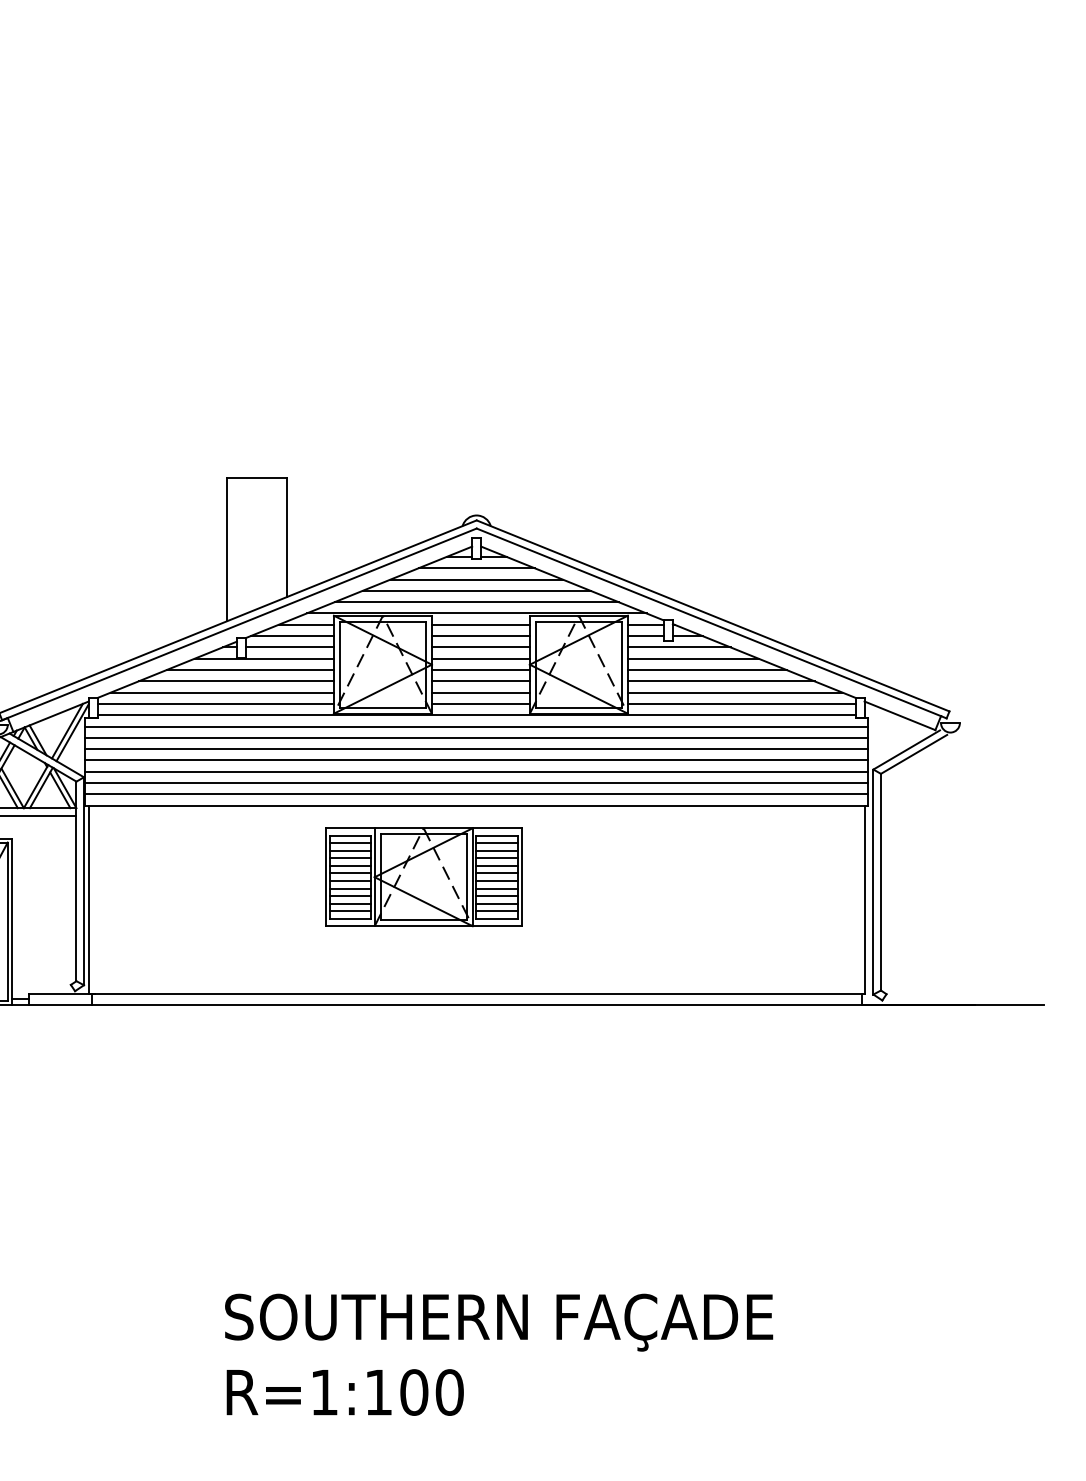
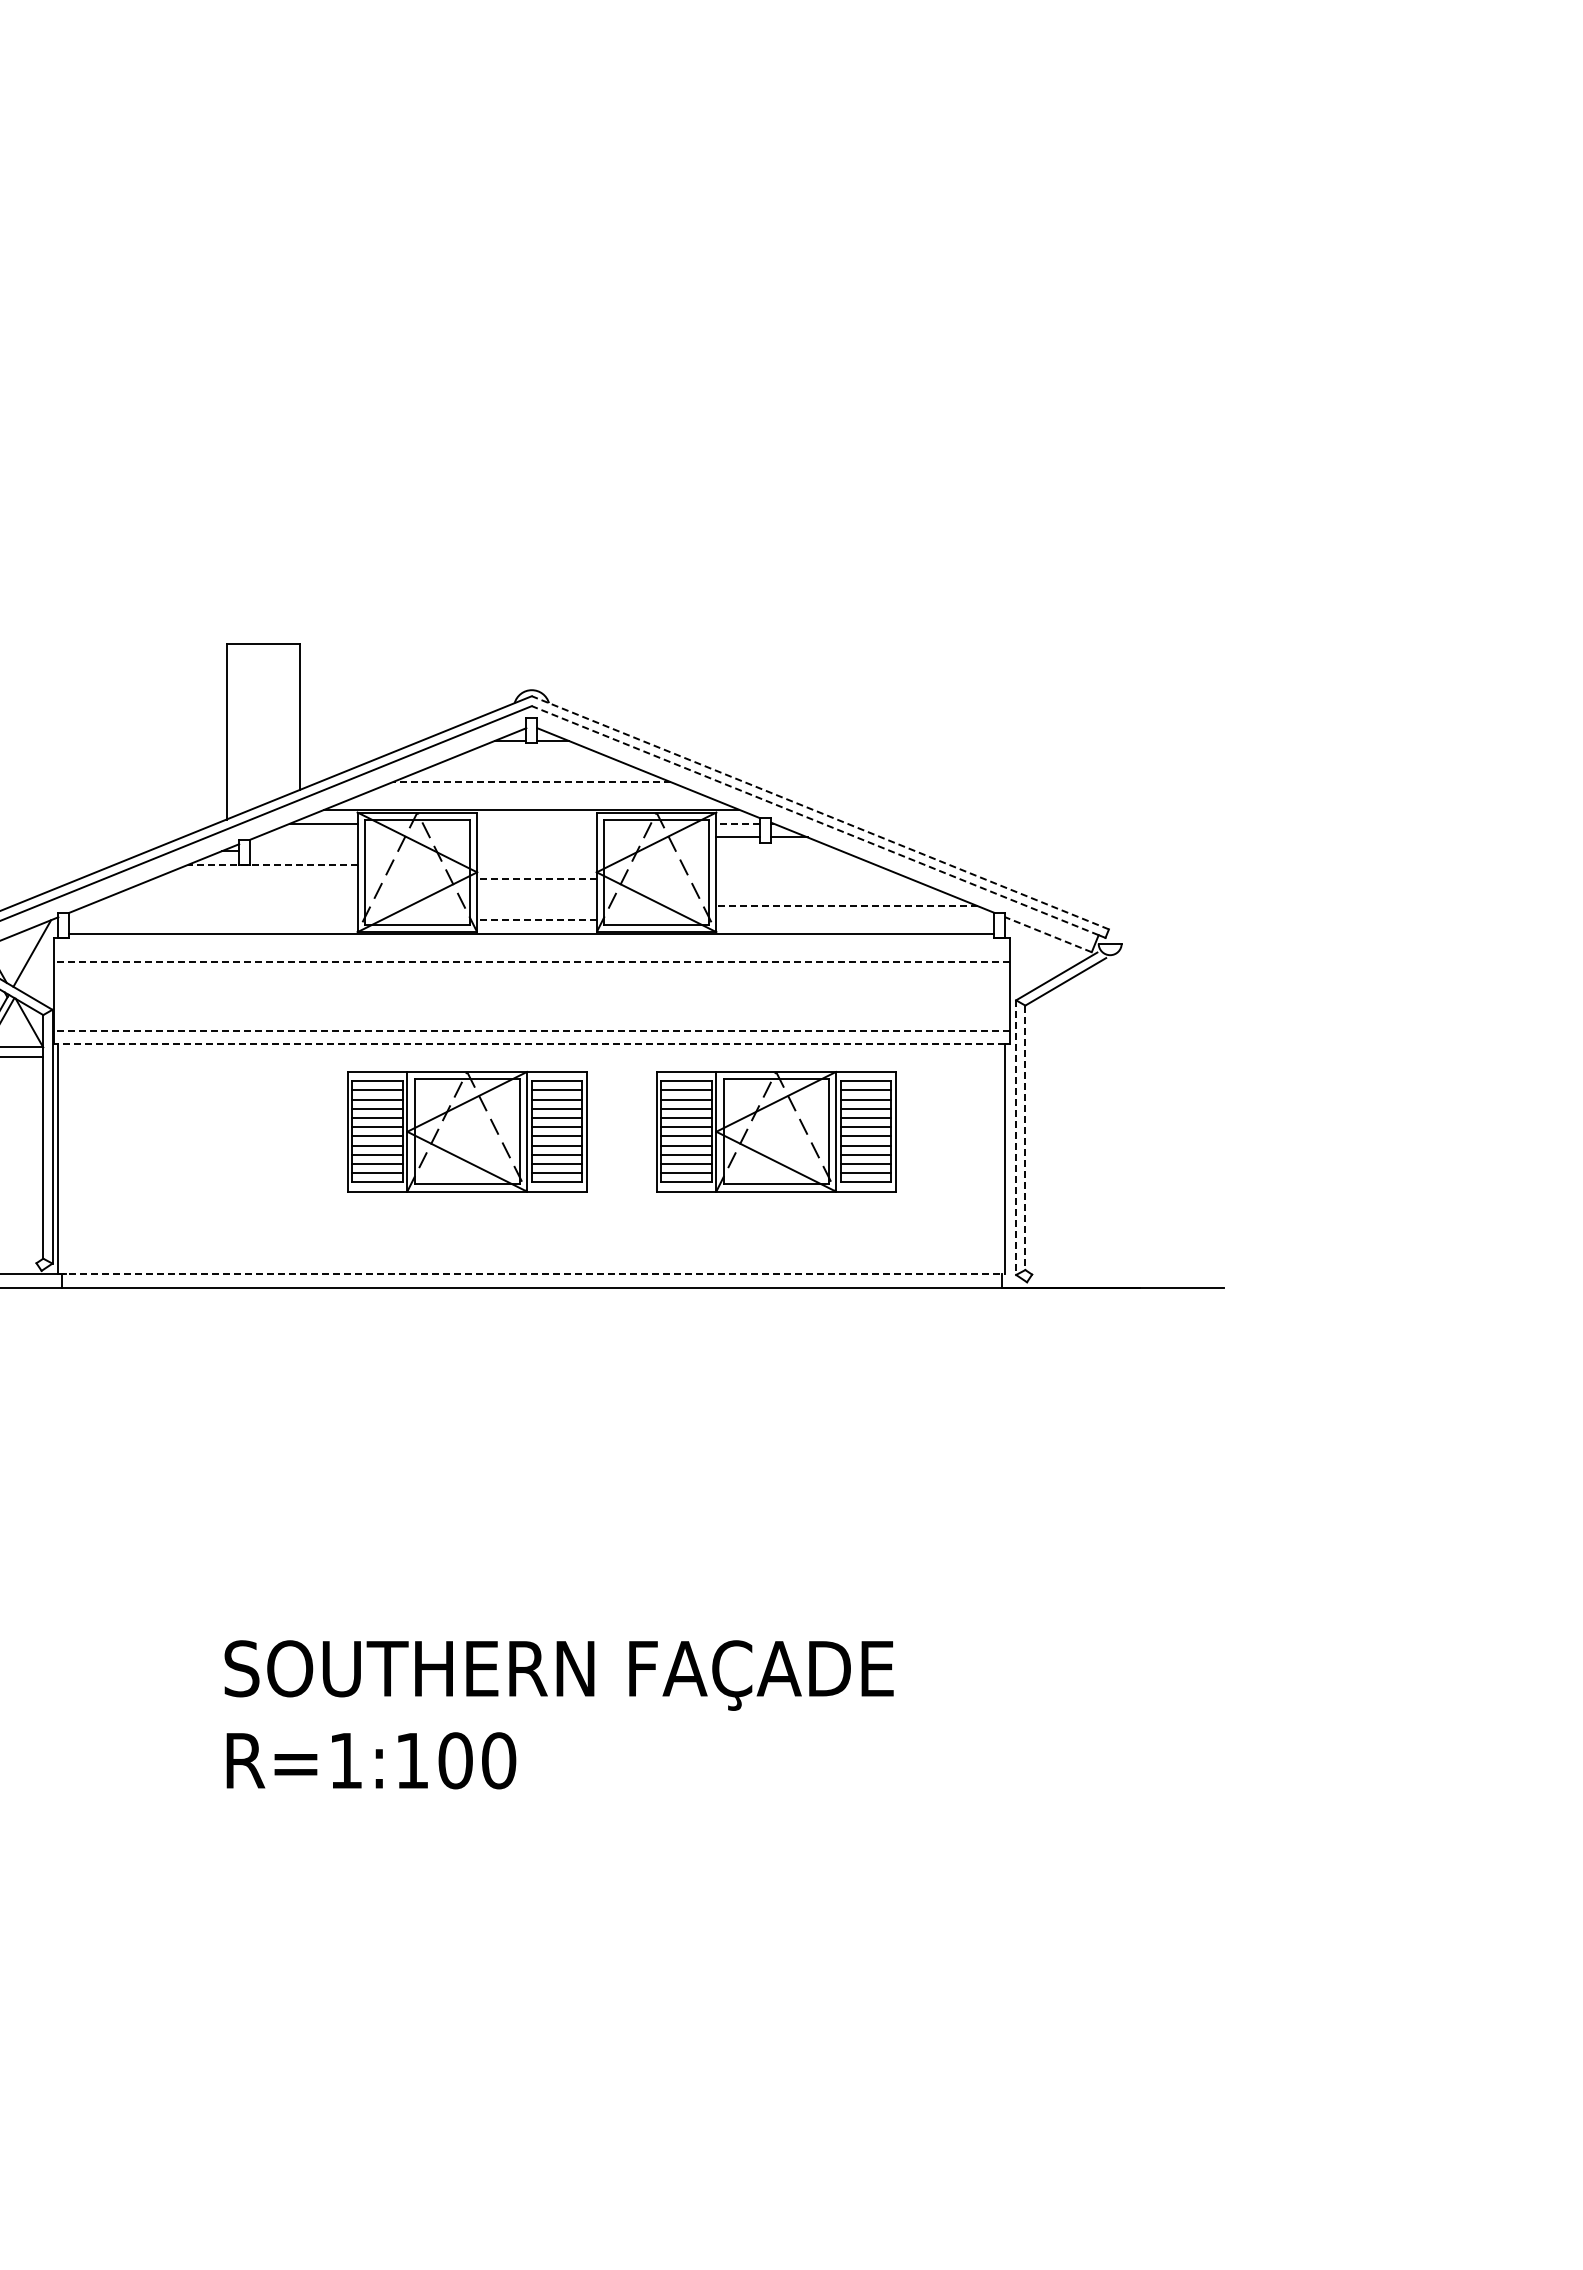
line: (476, 568) -> (531, 754), removed
line: (476, 579) -> (531, 768), removed
line: (476, 591) -> (531, 782), solid -> dashed
line: (476, 602) -> (531, 796), removed
line: (712, 615) -> (819, 812), solid -> dashed
line: (709, 622) -> (815, 820), solid -> dashed
line: (480, 624) -> (536, 823), removed
line: (645, 624) -> (738, 823), solid -> dashed
line: (292, 636) -> (306, 837), removed
line: (480, 636) -> (536, 837), removed
line: (289, 647) -> (303, 851), removed
line: (480, 647) -> (536, 851), removed
line: (678, 647) -> (778, 851), removed
line: (264, 659) -> (272, 865), solid -> dashed
line: (480, 659) -> (536, 865), removed
line: (692, 659) -> (795, 865), removed
line: (250, 669) -> (255, 878), removed
line: (480, 669) -> (536, 878), solid -> dashed
line: (707, 669) -> (813, 878), removed
line: (236, 681) -> (238, 892), removed
line: (480, 681) -> (536, 892), removed
line: (721, 681) -> (830, 892), removed
line: (222, 692) -> (221, 906), removed
line: (480, 692) -> (536, 906), removed
line: (735, 692) -> (847, 906), solid -> dashed
line: (215, 704) -> (213, 920), removed
line: (480, 704) -> (536, 920), solid -> dashed
line: (741, 704) -> (855, 920), removed
line: (899, 715) -> (1048, 934), solid -> dashed
line: (476, 726) -> (531, 947), removed
line: (72, 732) -> (38, 955), removed
line: (476, 737) -> (531, 961), solid -> dashed
line: (476, 749) -> (531, 975), removed
line: (476, 760) -> (531, 989), removed
line: (476, 771) -> (531, 1002), removed
line: (476, 782) -> (531, 1016), removed
line: (60, 790) -> (23, 1025), removed
line: (476, 794) -> (531, 1030), solid -> dashed
line: (476, 805) -> (531, 1044), solid -> dashed
part: (677, 877) -> (776, 1131), added
line: (873, 882) -> (1016, 1138), solid -> dashed
line: (881, 882) -> (1025, 1138), solid -> dashed
line: (476, 994) -> (531, 1274), solid -> dashed

